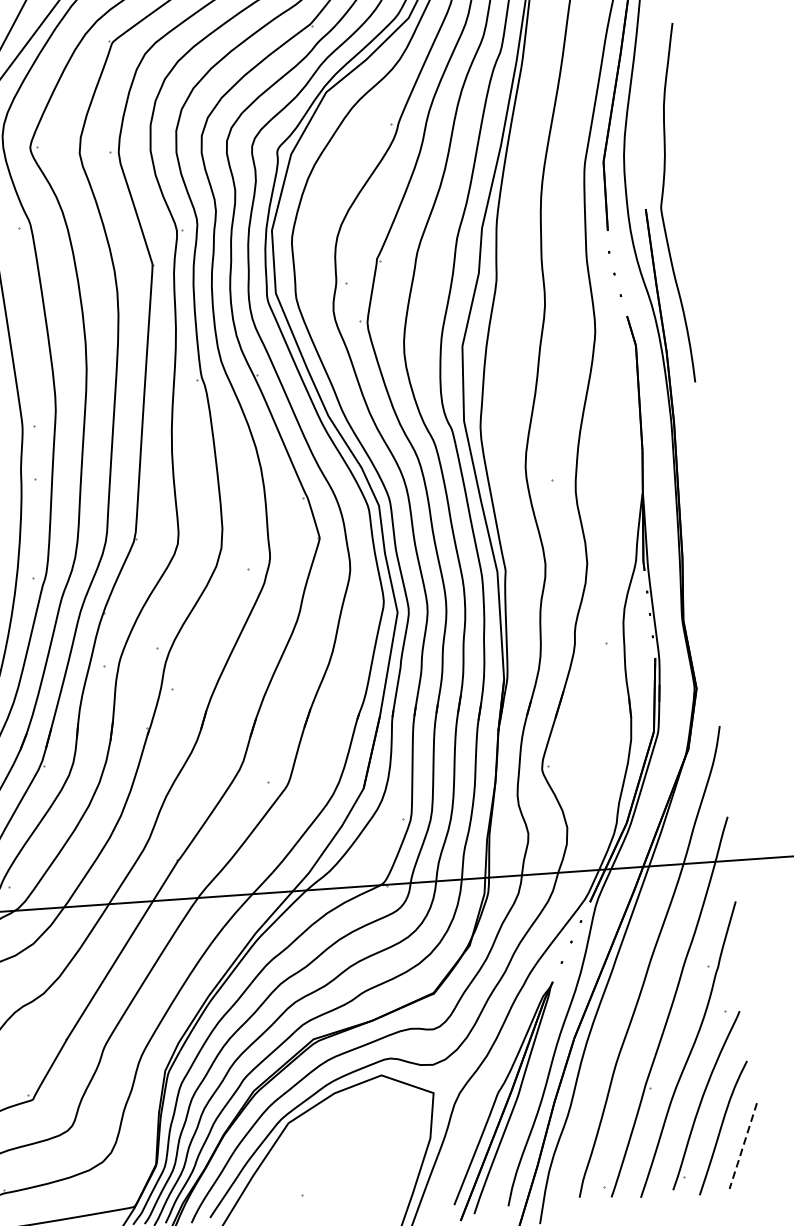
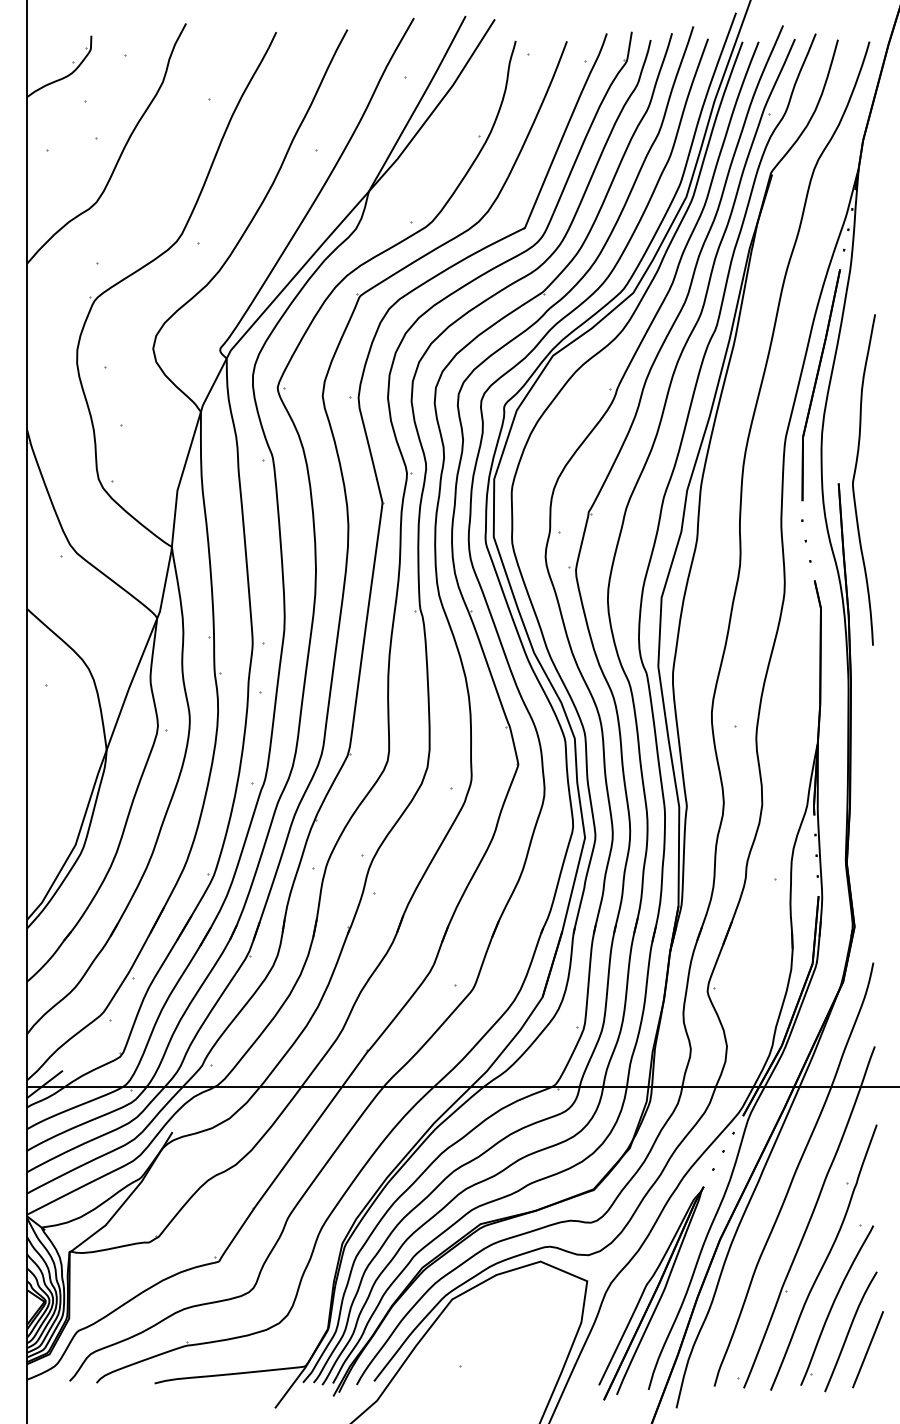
line: (742, 1148) -> (867, 1351), dashed -> solid

